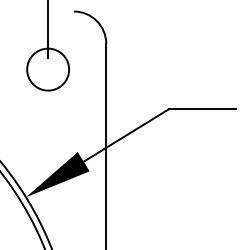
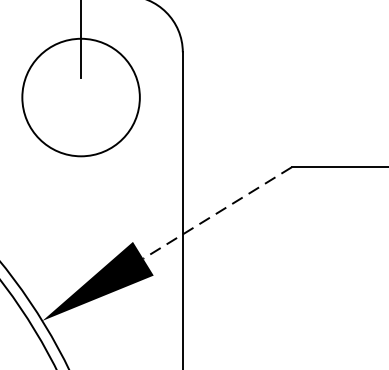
circle: (48, 69) -> (81, 97), size x1.6
line: (126, 135) -> (218, 212), solid -> dashed

